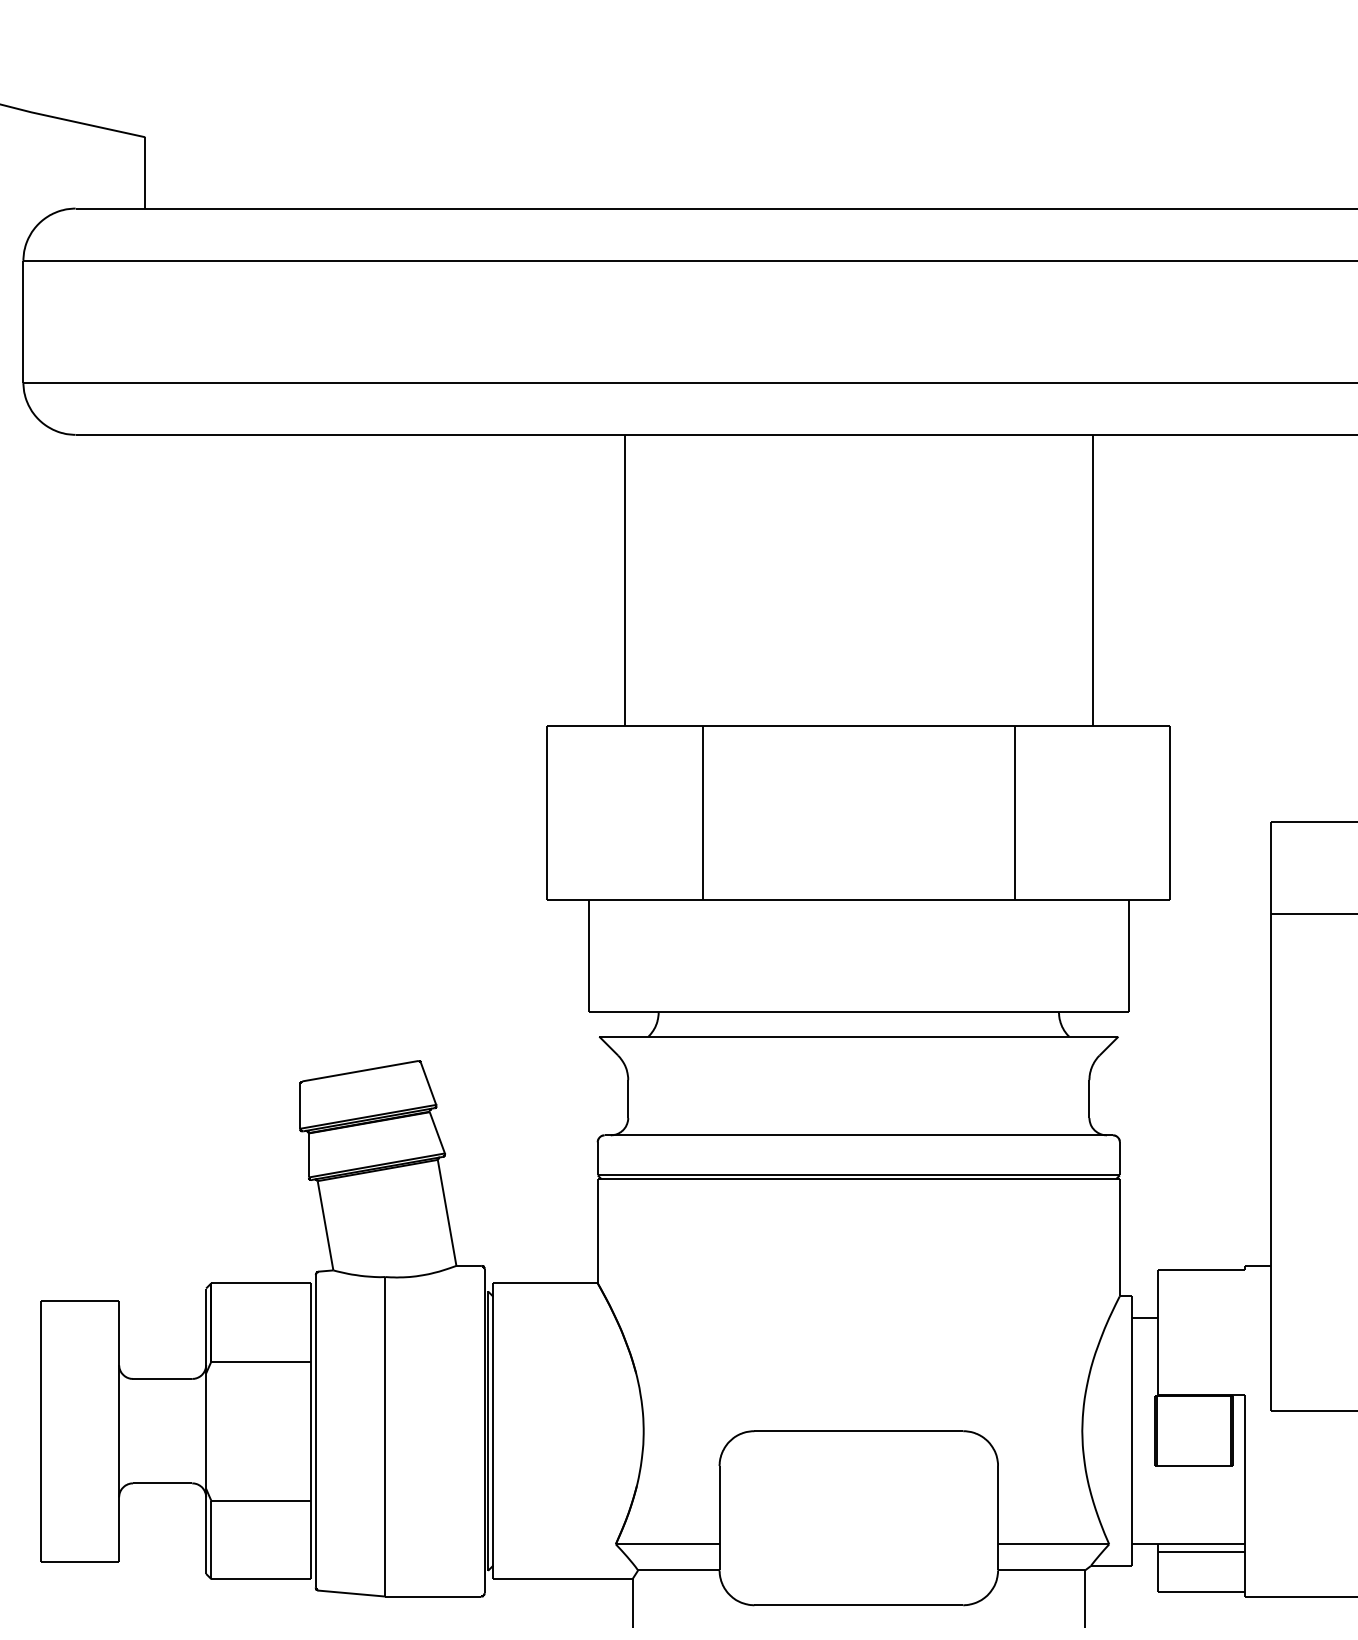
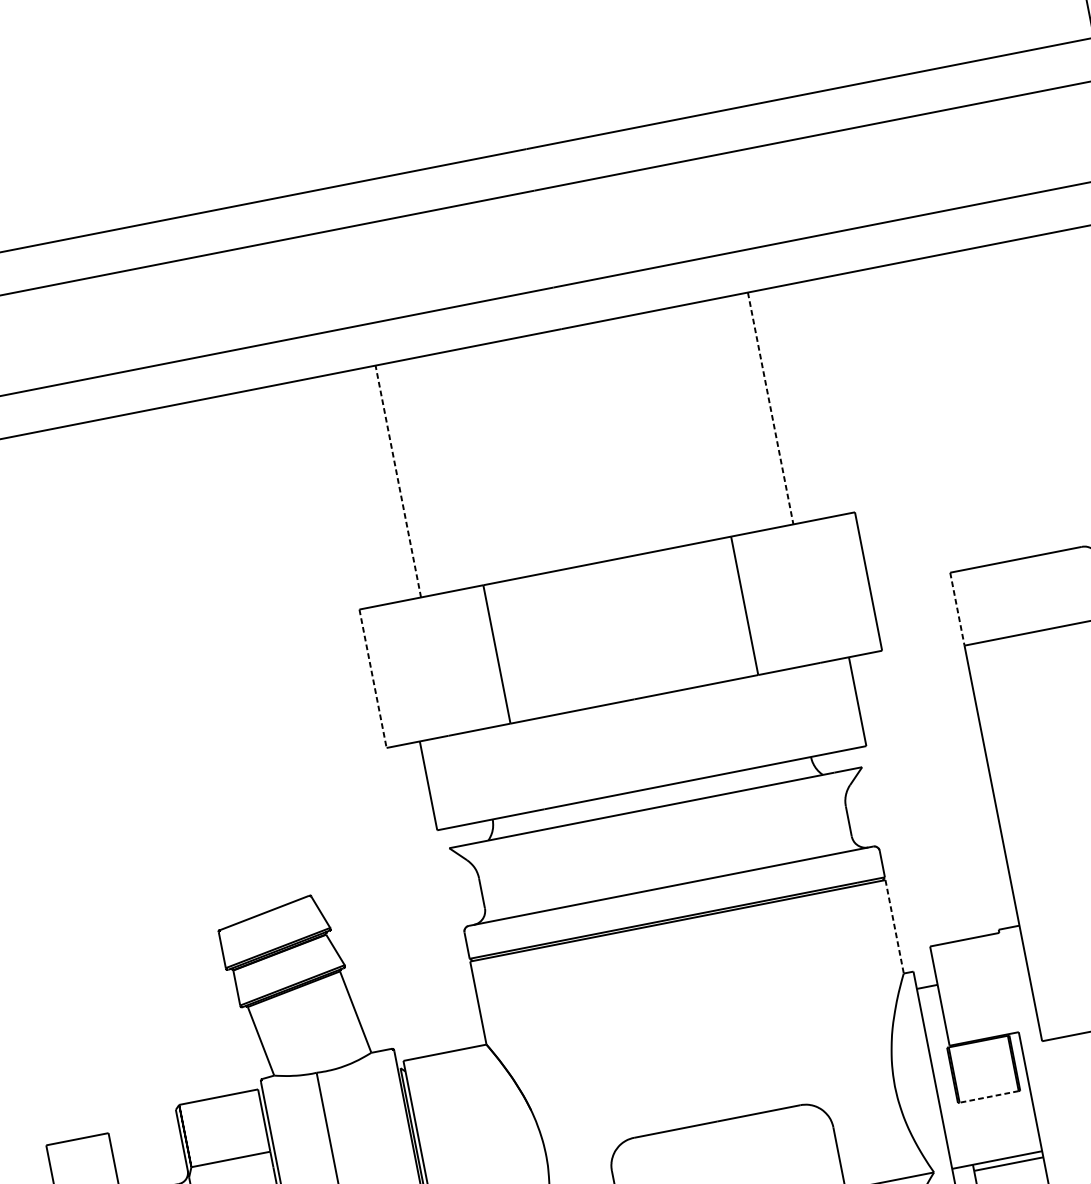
line: (624, 580) -> (398, 481), solid -> dashed
line: (1092, 580) -> (770, 408), solid -> dashed
line: (547, 813) -> (373, 678), solid -> dashed
line: (1271, 867) -> (957, 608), solid -> dashed
line: (1119, 1237) -> (894, 926), solid -> dashed
line: (1193, 1466) -> (988, 1097), solid -> dashed

